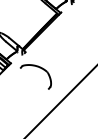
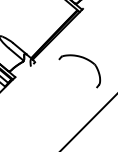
part: (39, 68) -> (84, 59), moved

